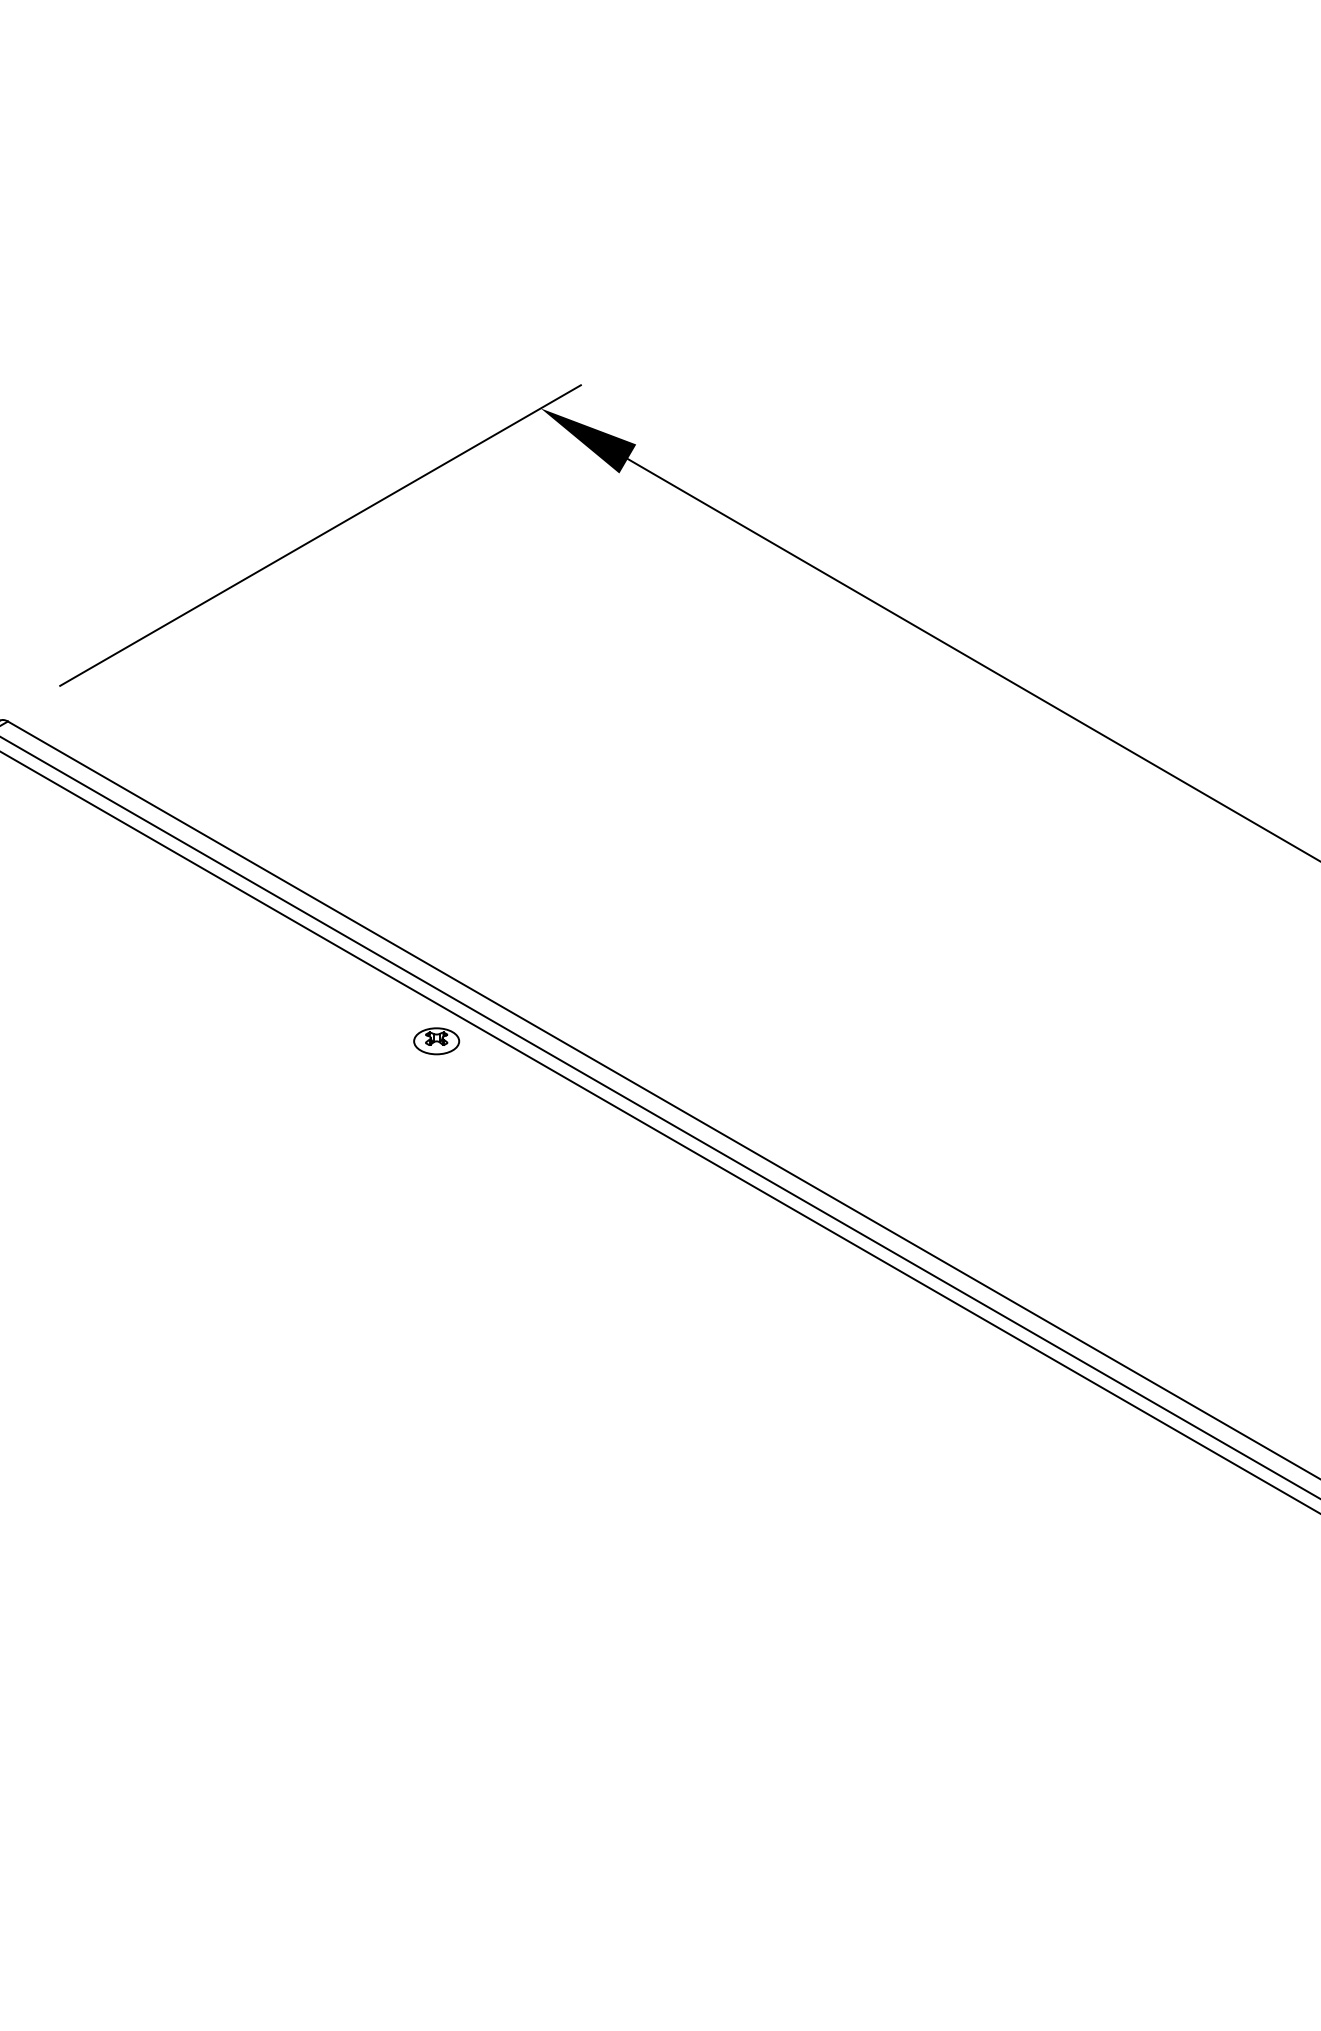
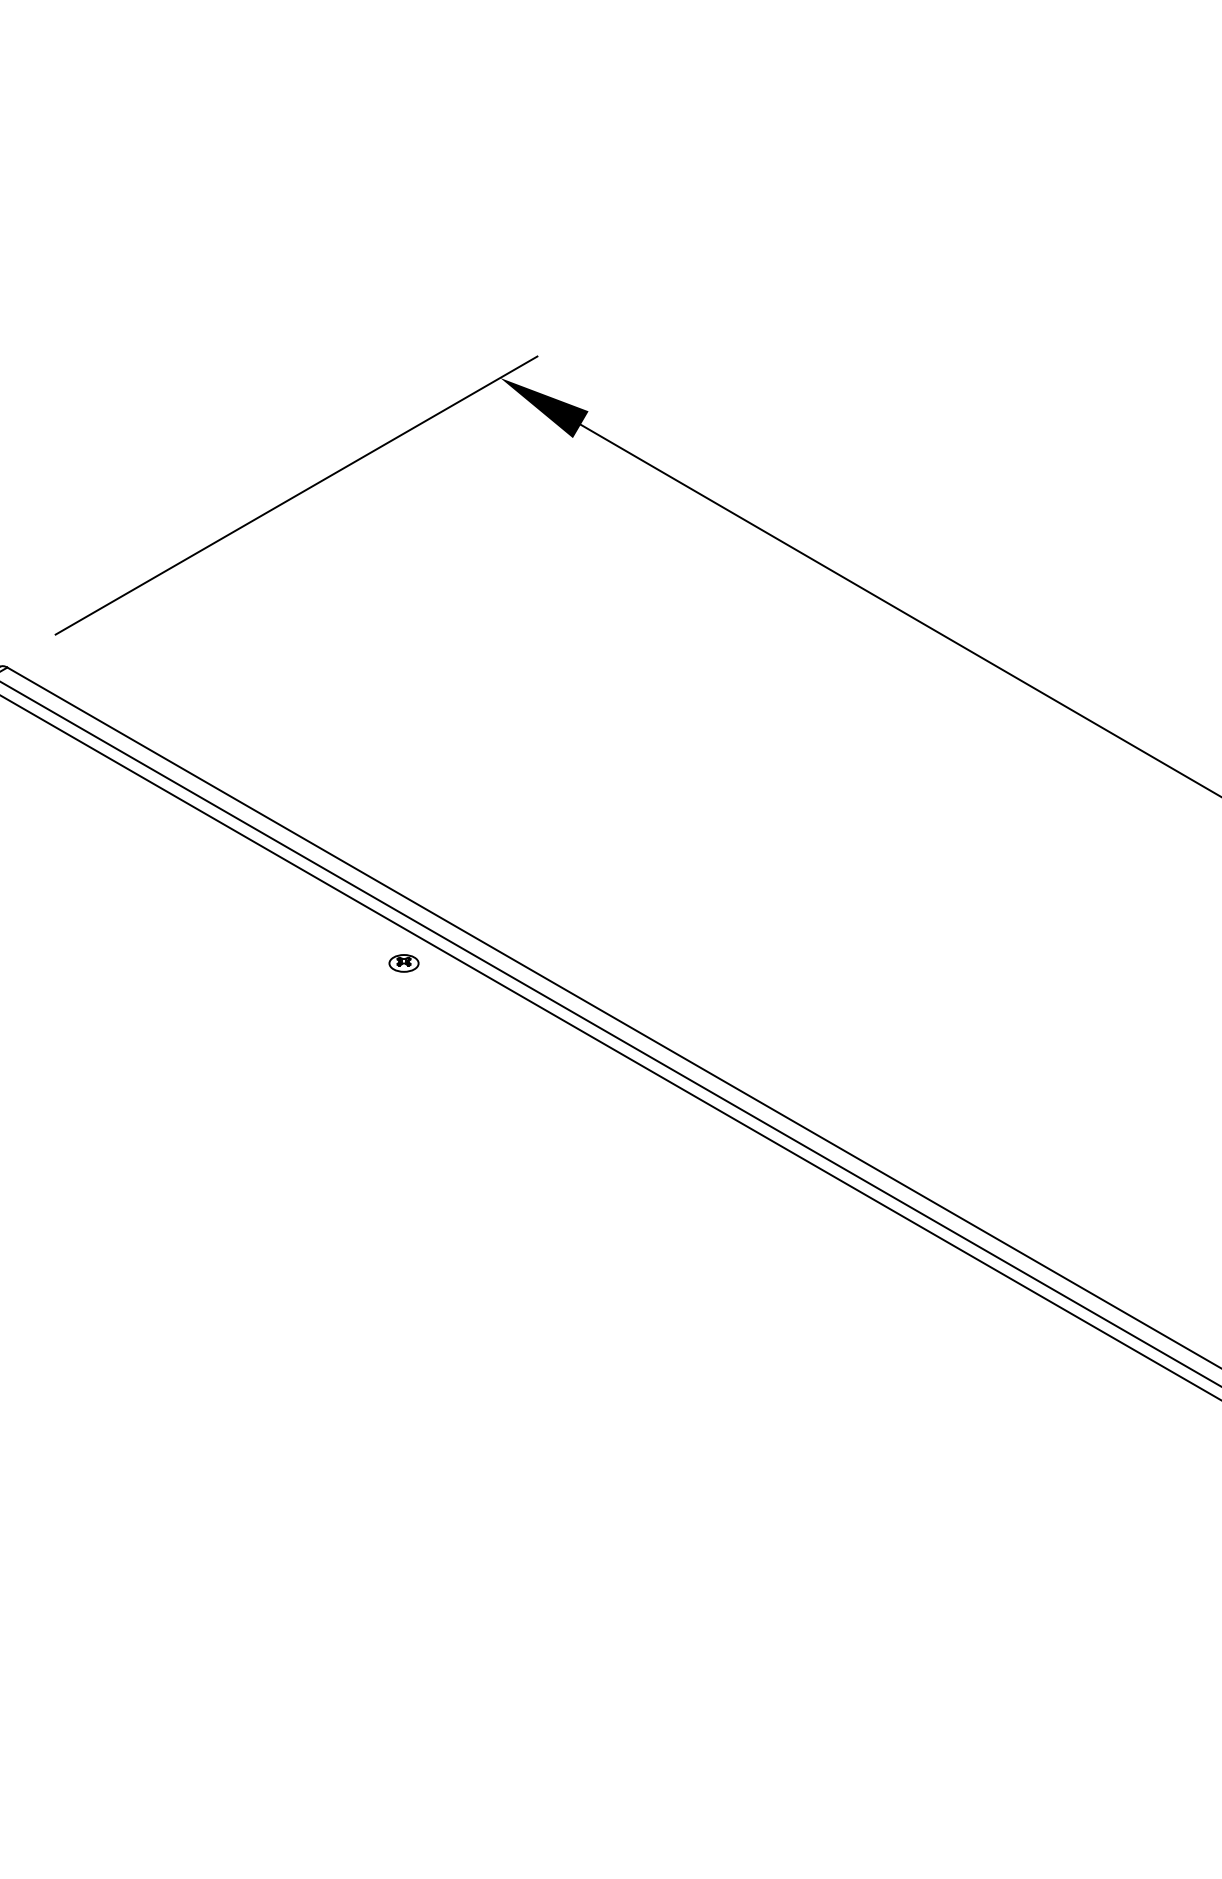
part: (436, 1041) -> (403, 963), size x0.7

